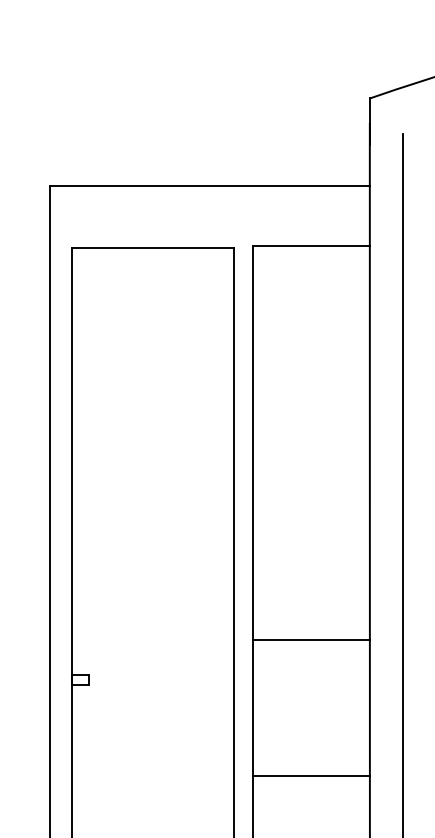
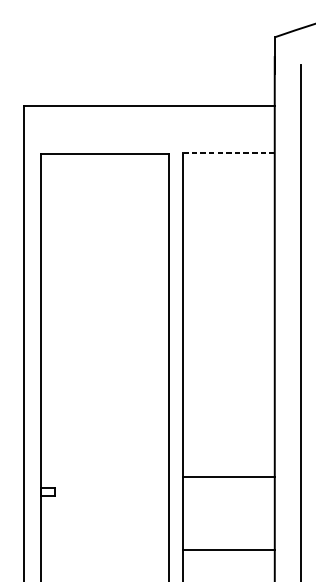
line: (311, 246) -> (229, 153), solid -> dashed
line: (310, 640) -> (228, 477), moved
line: (310, 775) -> (228, 550), moved

